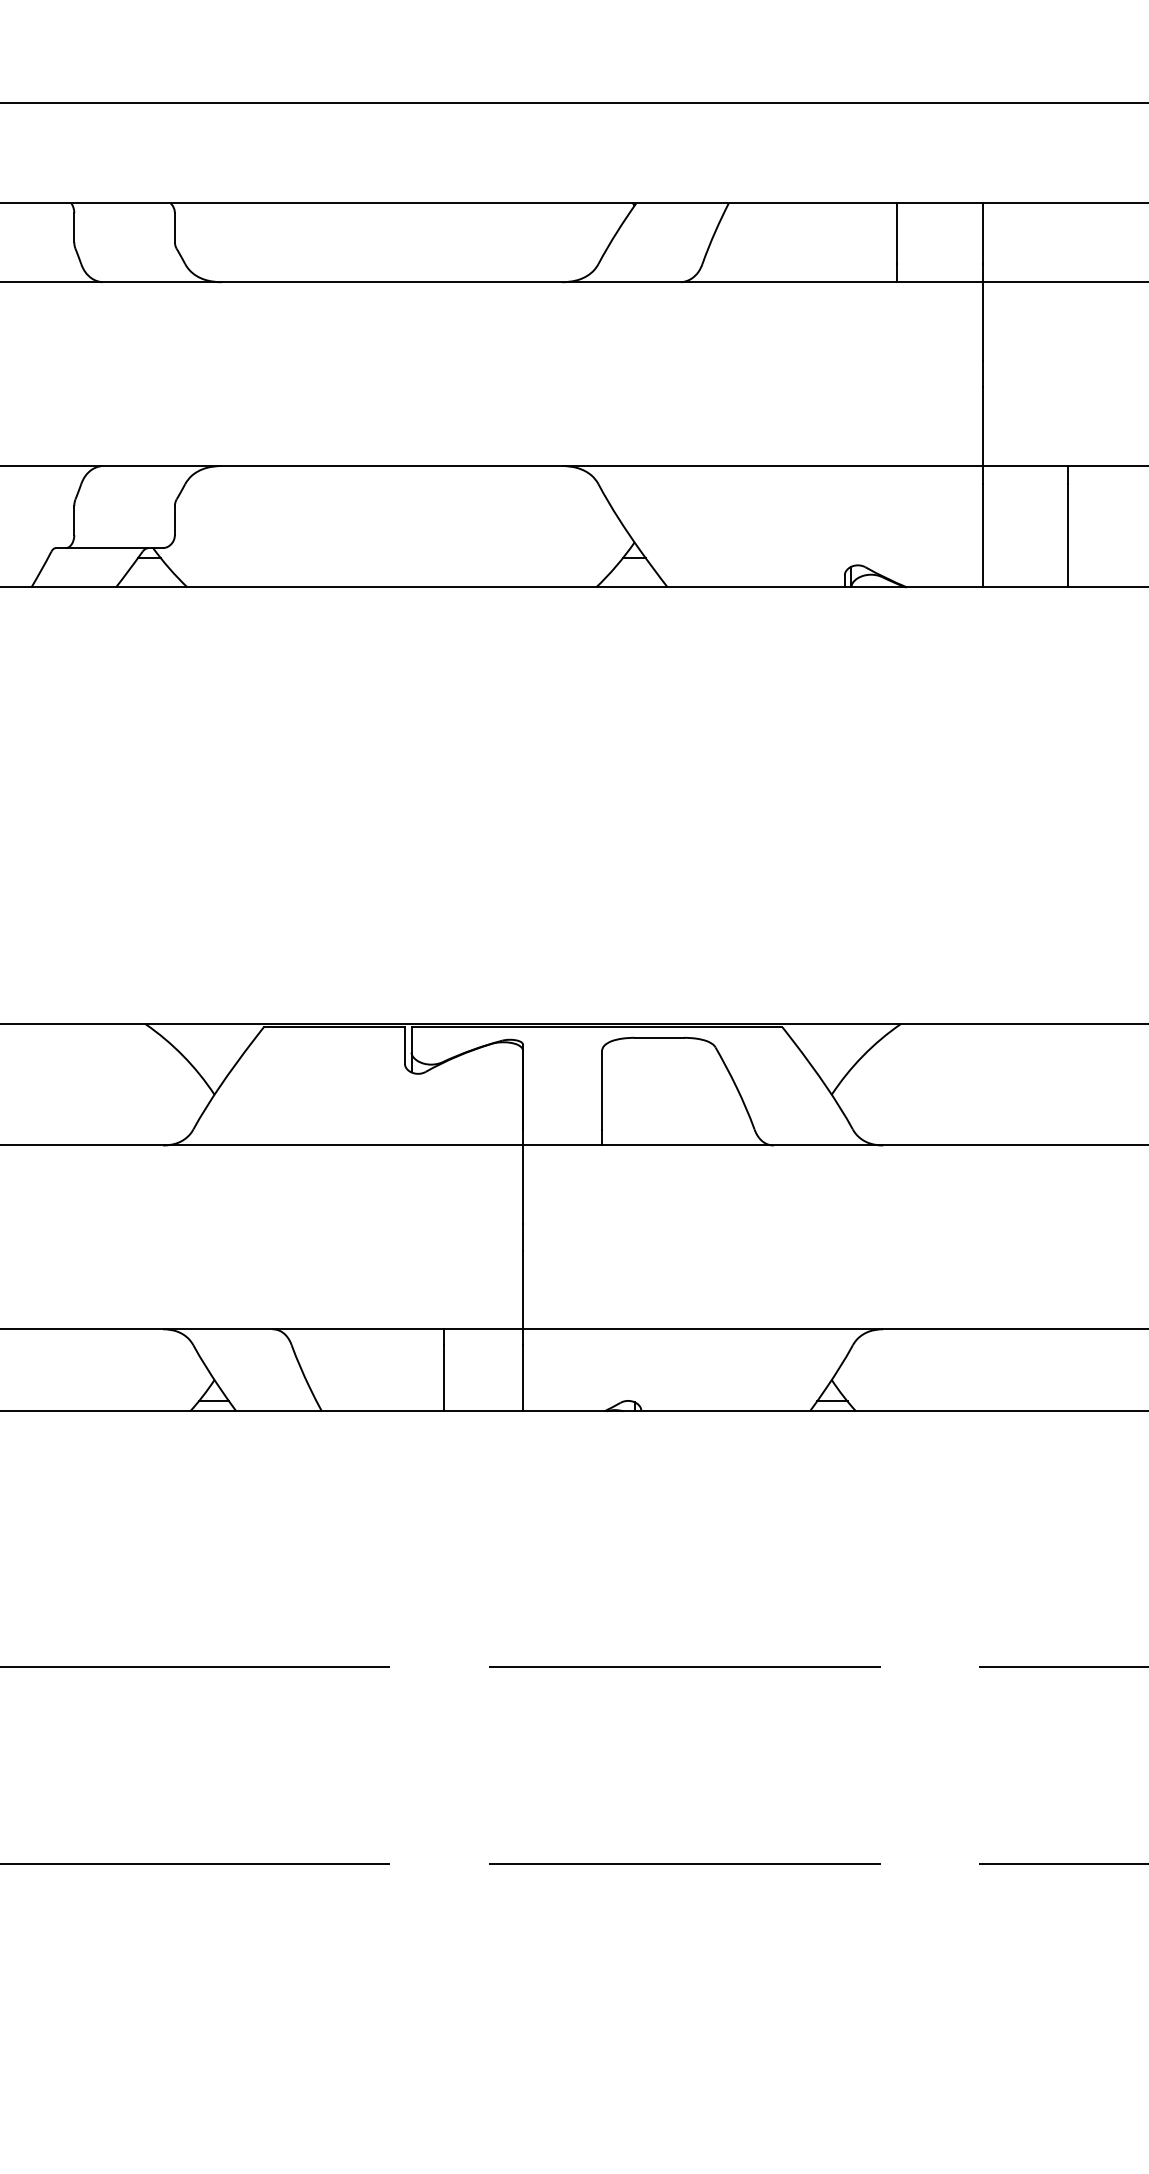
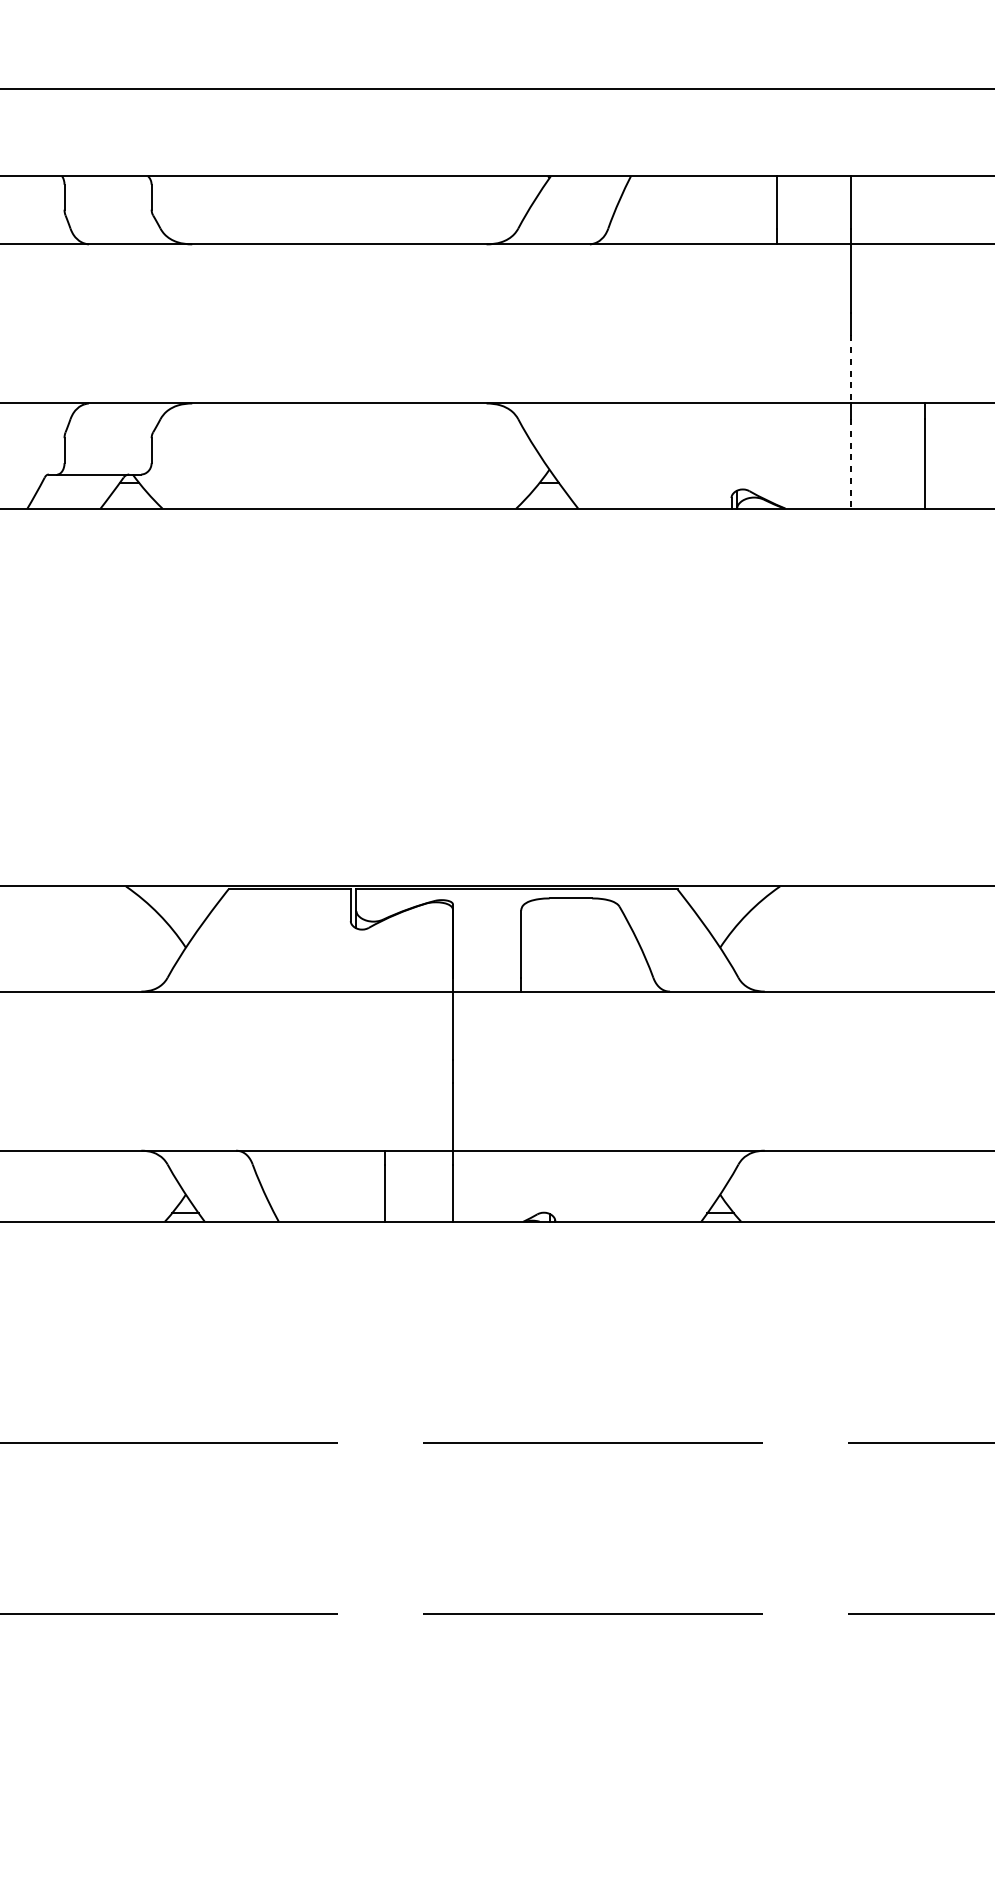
line: (982, 427) -> (850, 370), solid -> dashed
line: (982, 535) -> (850, 463), solid -> dashed

